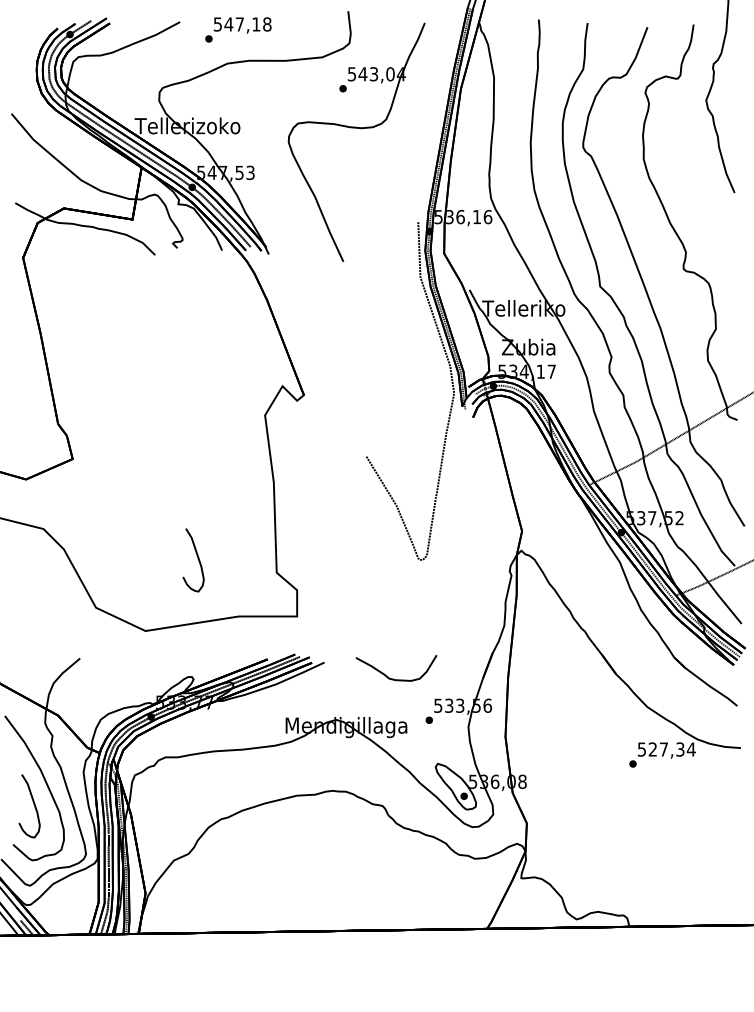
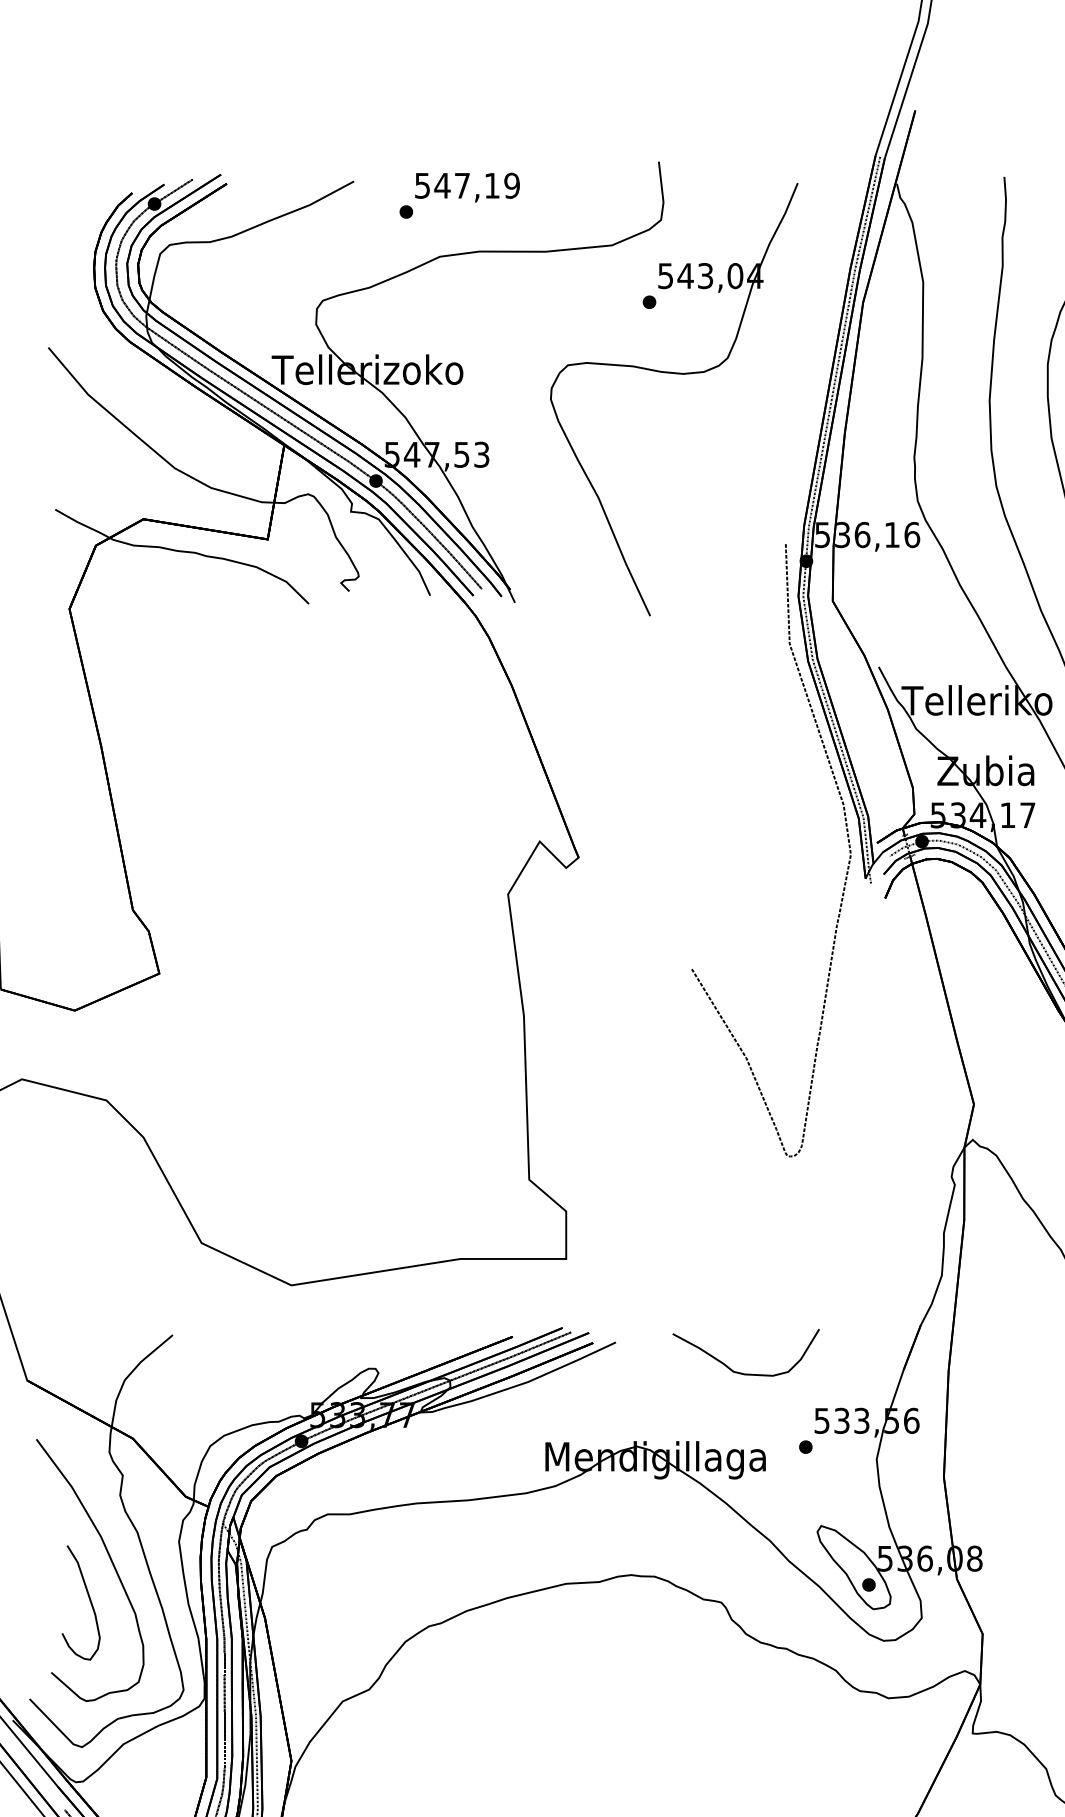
text: (267, 24) -> (512, 185), 547,18 -> 547,19
part: (193, 560) -> (378, 1157), removed

